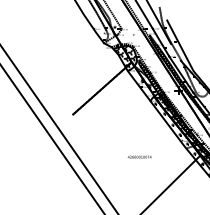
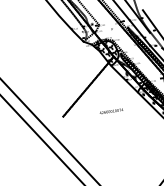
text: (139, 156) -> (111, 110), moved

